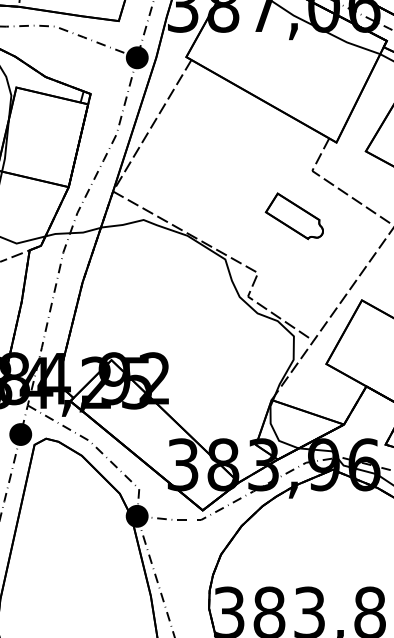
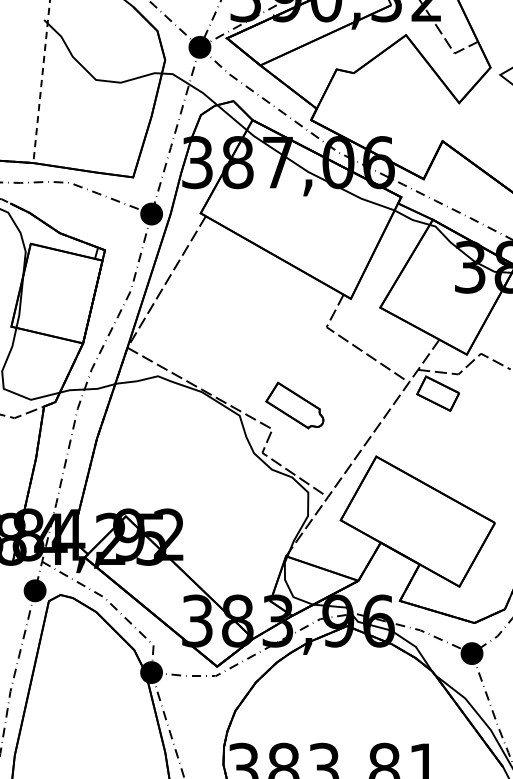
part: (294, 216) -> (294, 405), moved

